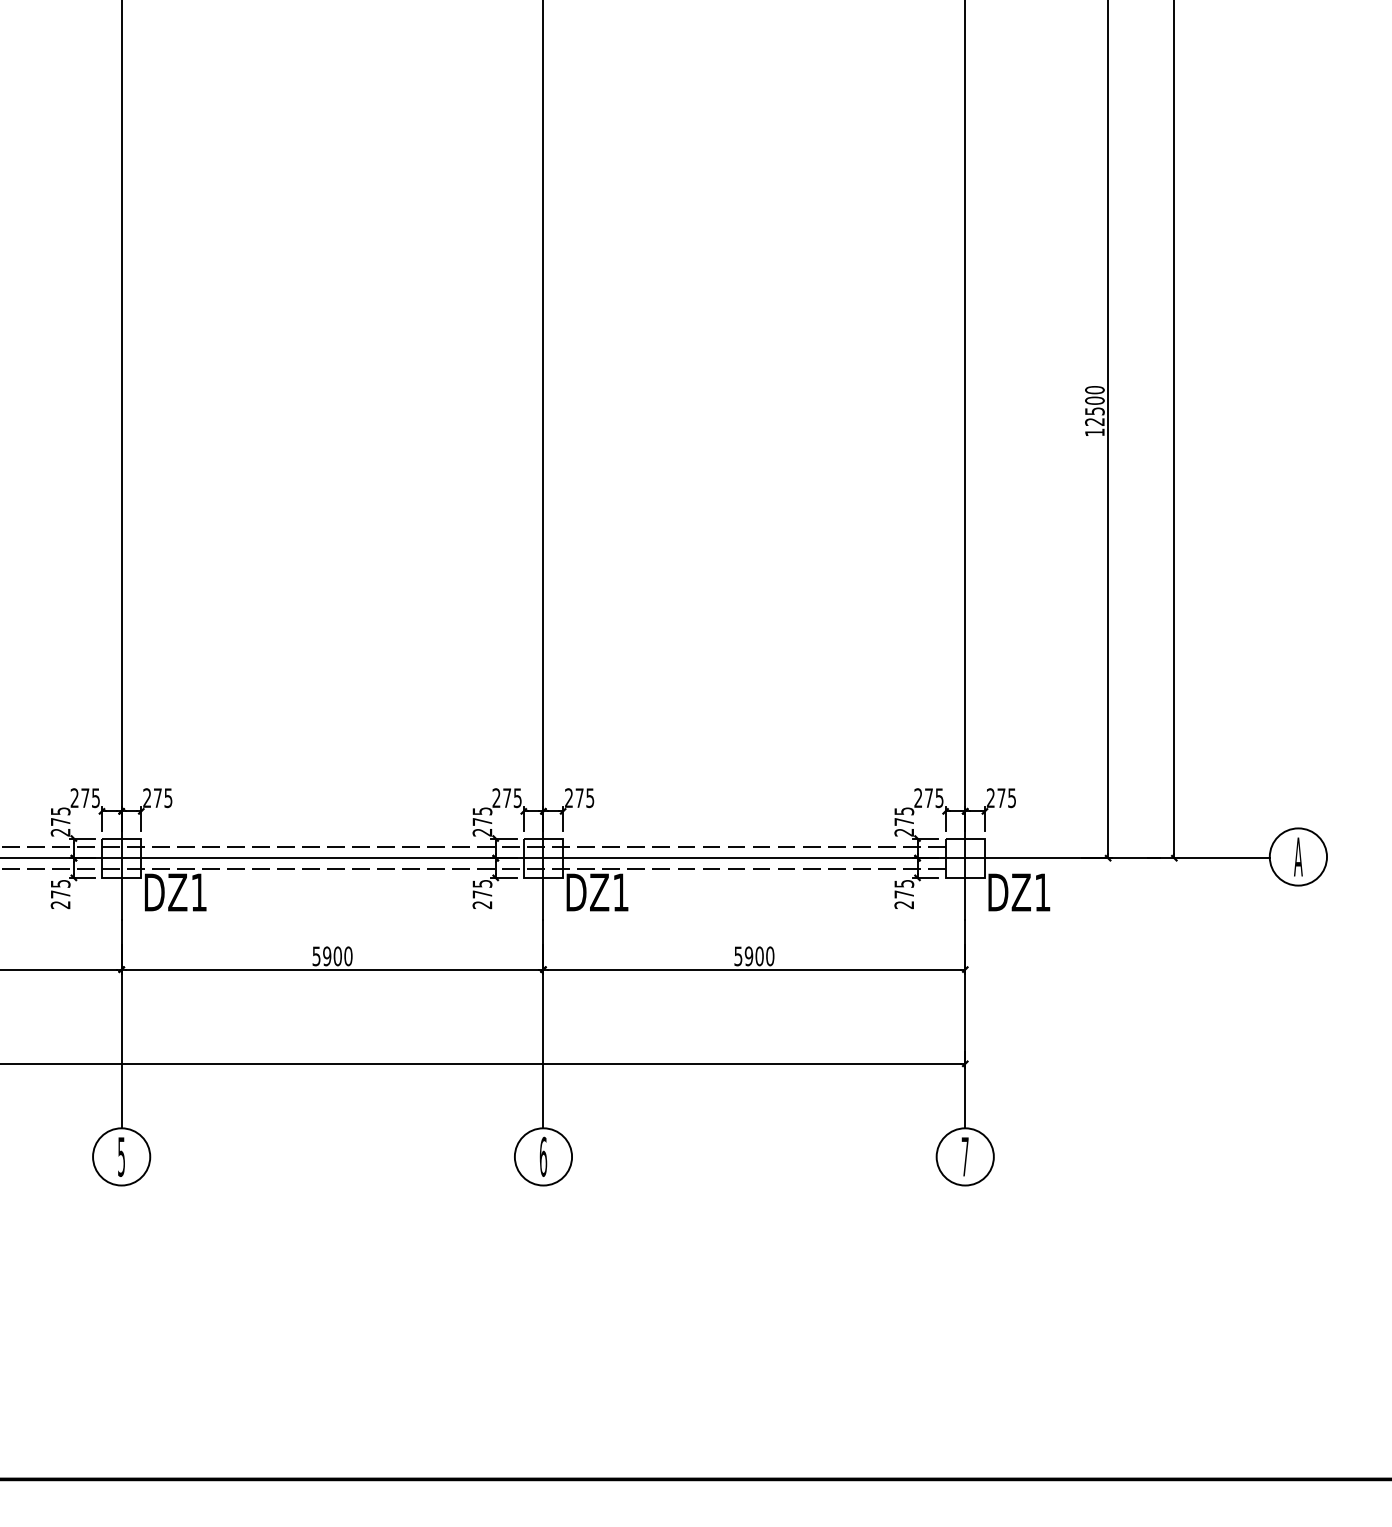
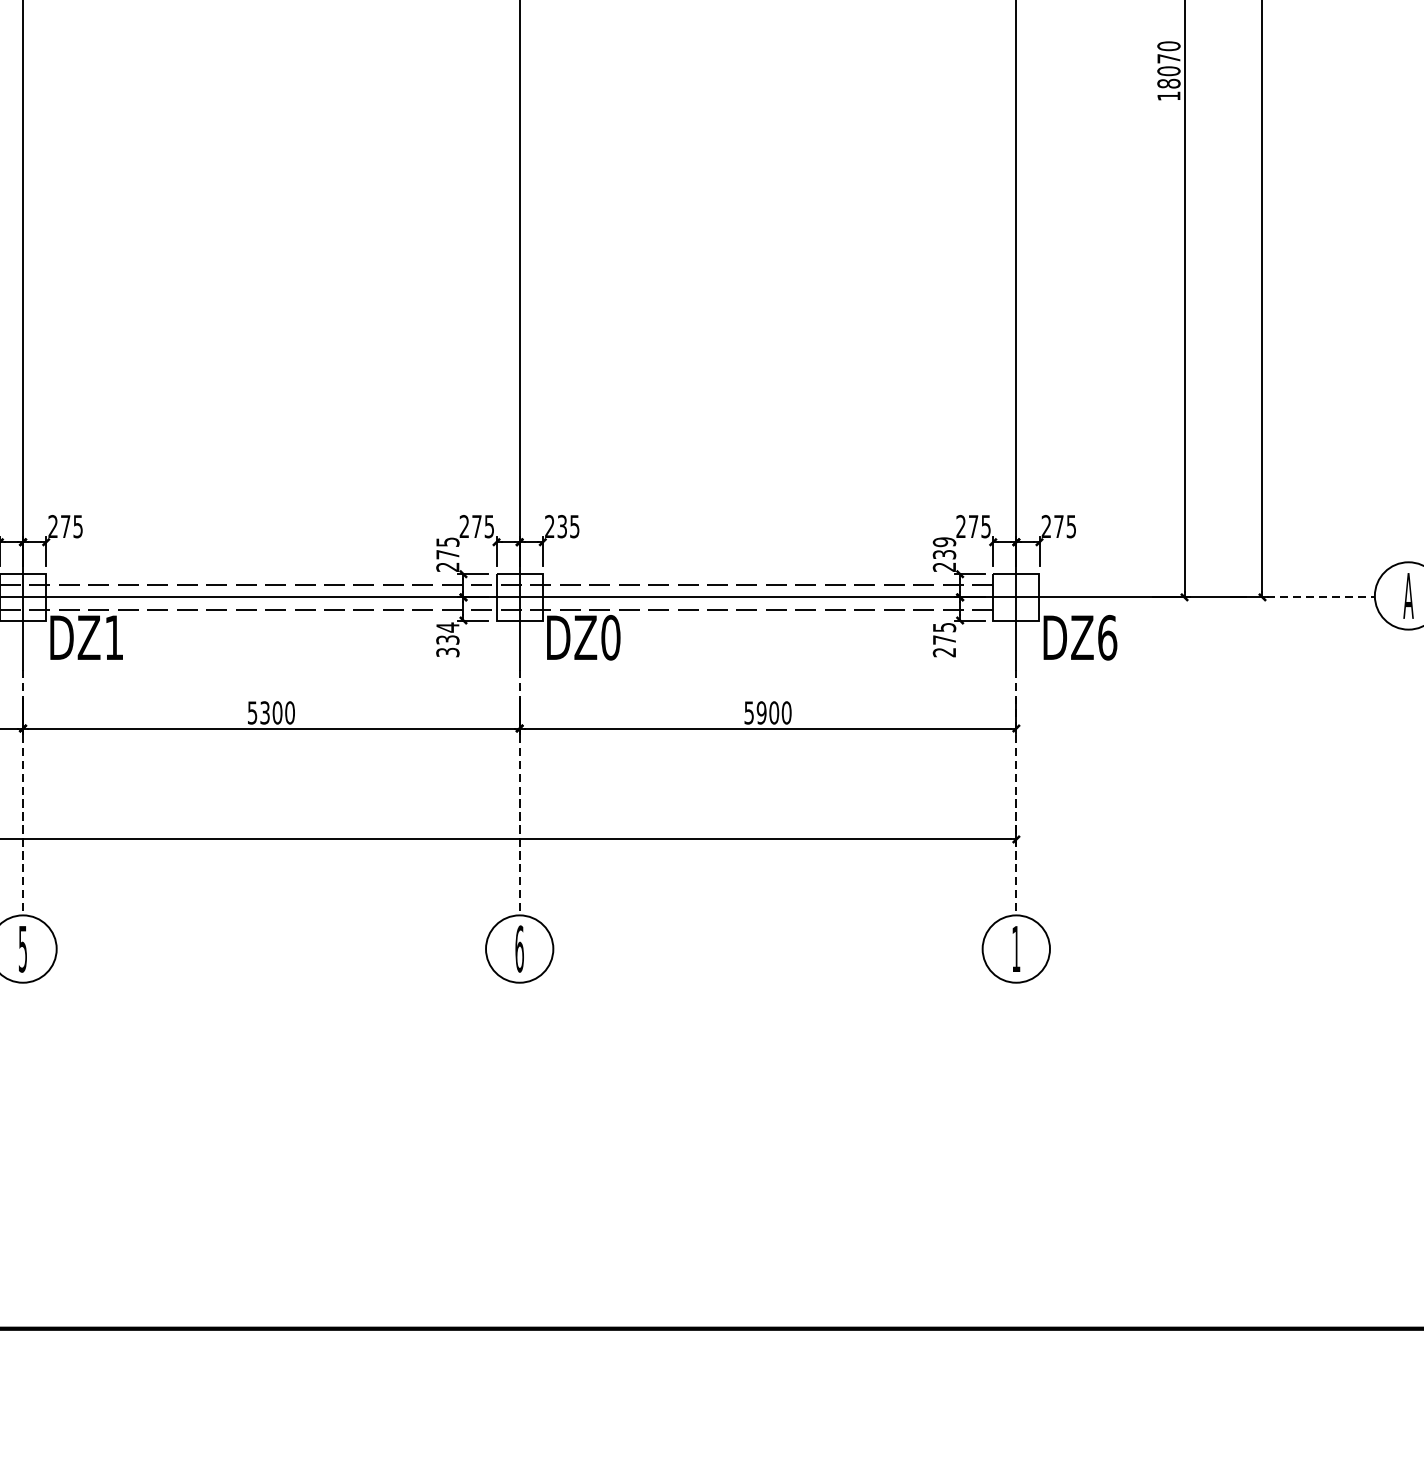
text: (1094, 411) -> (1168, 71), 12500 -> 18070
text: (579, 798) -> (562, 527), 275 -> 235
text: (904, 816) -> (944, 548), 275 -> 239
line: (1224, 858) -> (1321, 597), solid -> dashed
text: (620, 892) -> (610, 637), DZ1 -> DZ0
text: (1042, 892) -> (1107, 637), DZ1 -> DZ6
text: (482, 893) -> (447, 638), 275 -> 334
text: (327, 956) -> (265, 713), 5900 -> 5300
line: (121, 1024) -> (22, 793), solid -> dashed
line: (543, 1024) -> (519, 793), solid -> dashed
line: (965, 1024) -> (1016, 793), solid -> dashed
text: (964, 1156) -> (1015, 948), 7 -> 1

